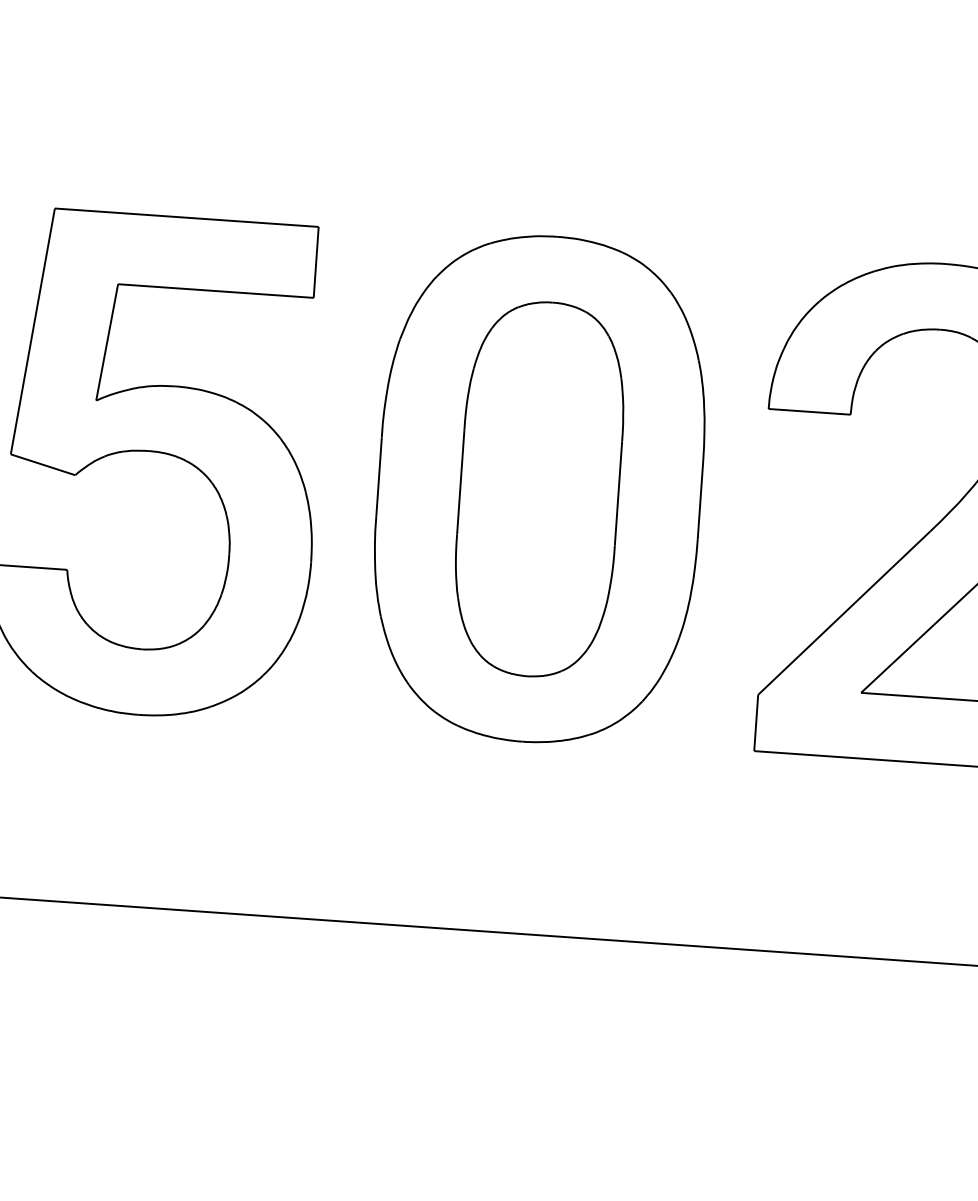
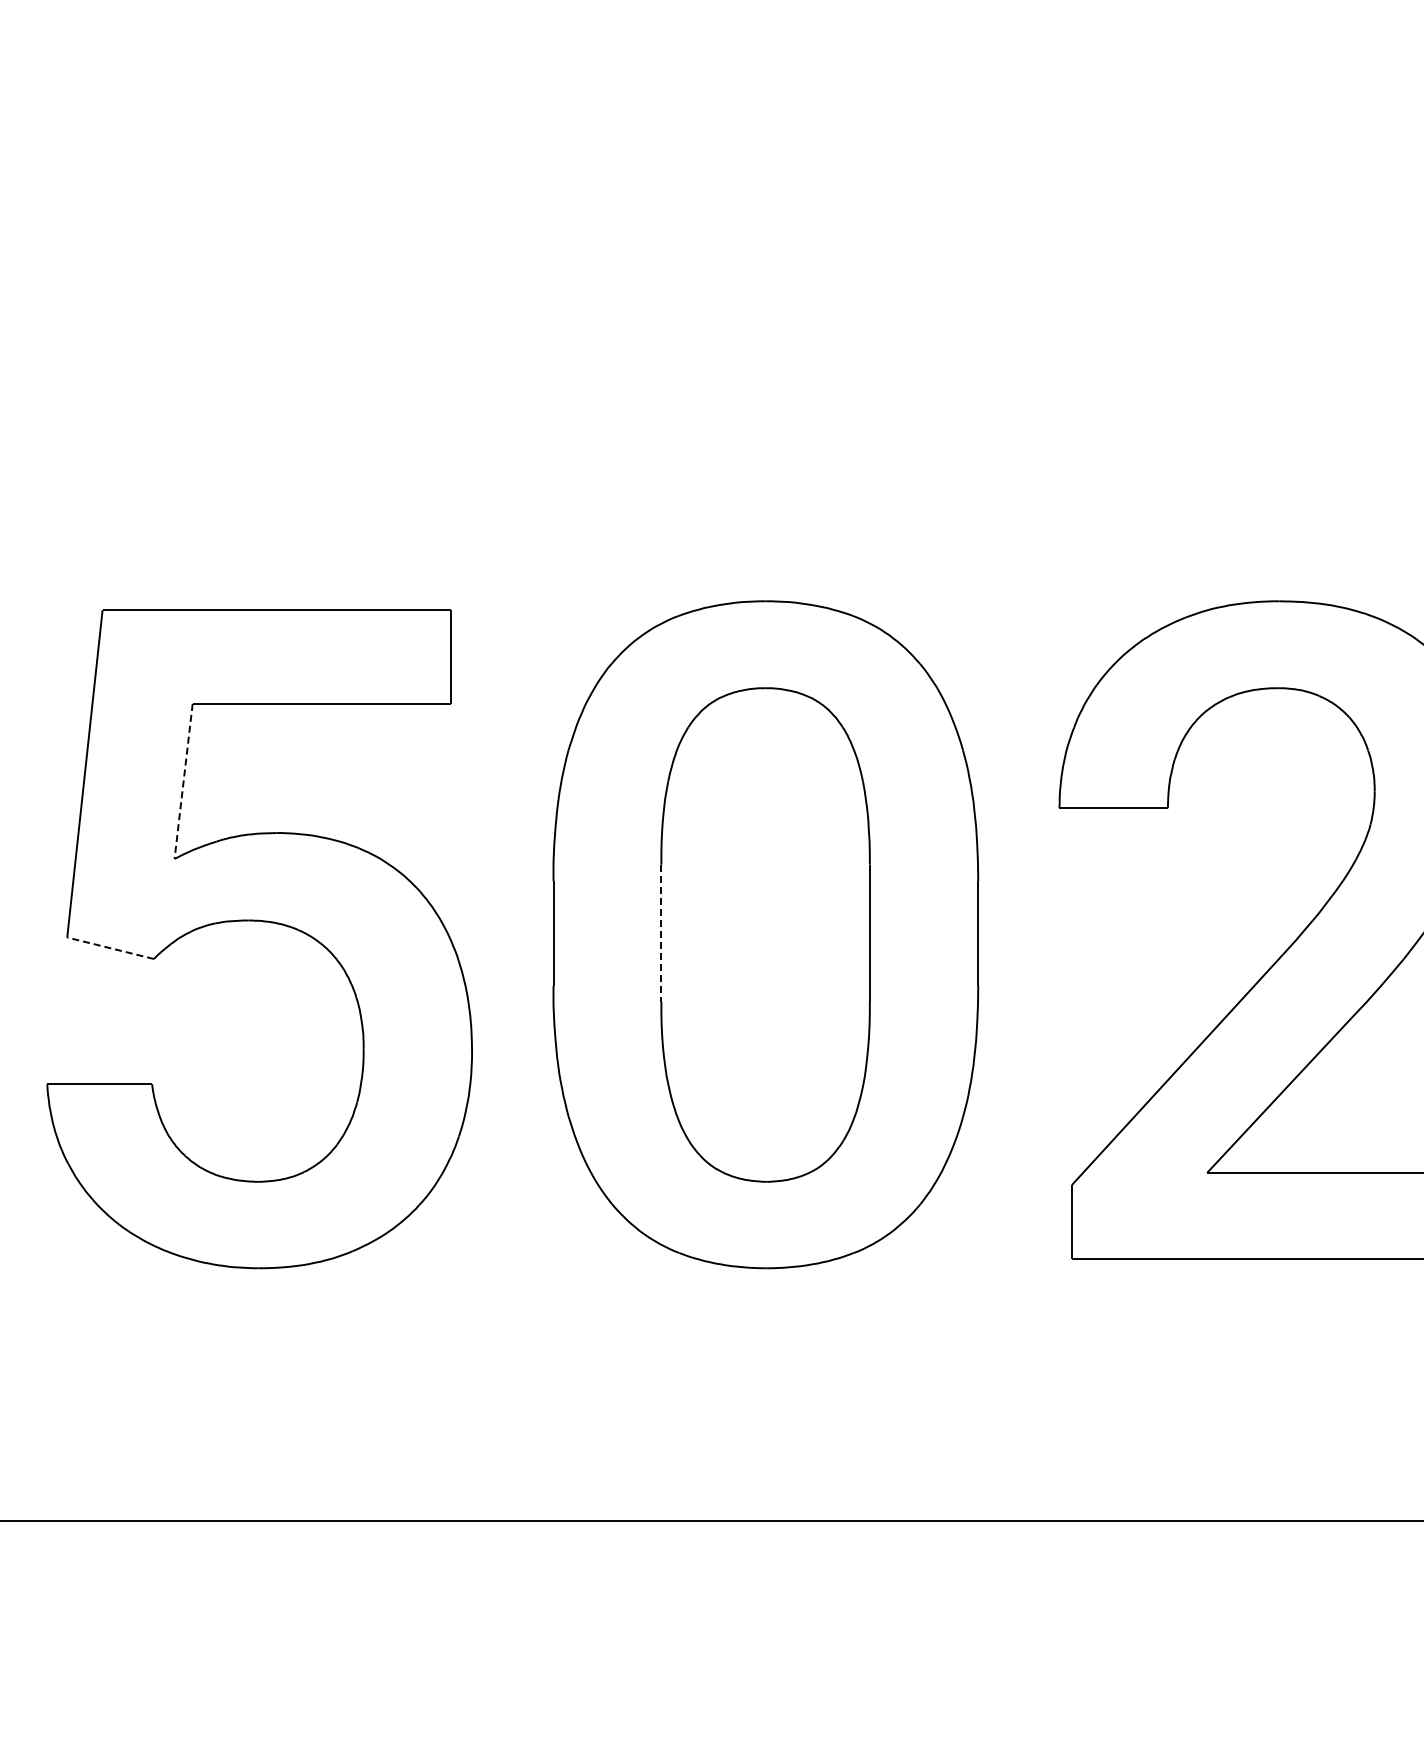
line: (107, 342) -> (183, 781), solid -> dashed
line: (42, 464) -> (110, 948), solid -> dashed
line: (460, 482) -> (661, 933), solid -> dashed

